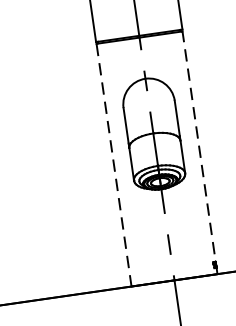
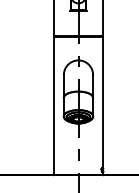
line: (200, 151) -> (103, 105), dashed -> solid
line: (113, 165) -> (53, 106), dashed -> solid

